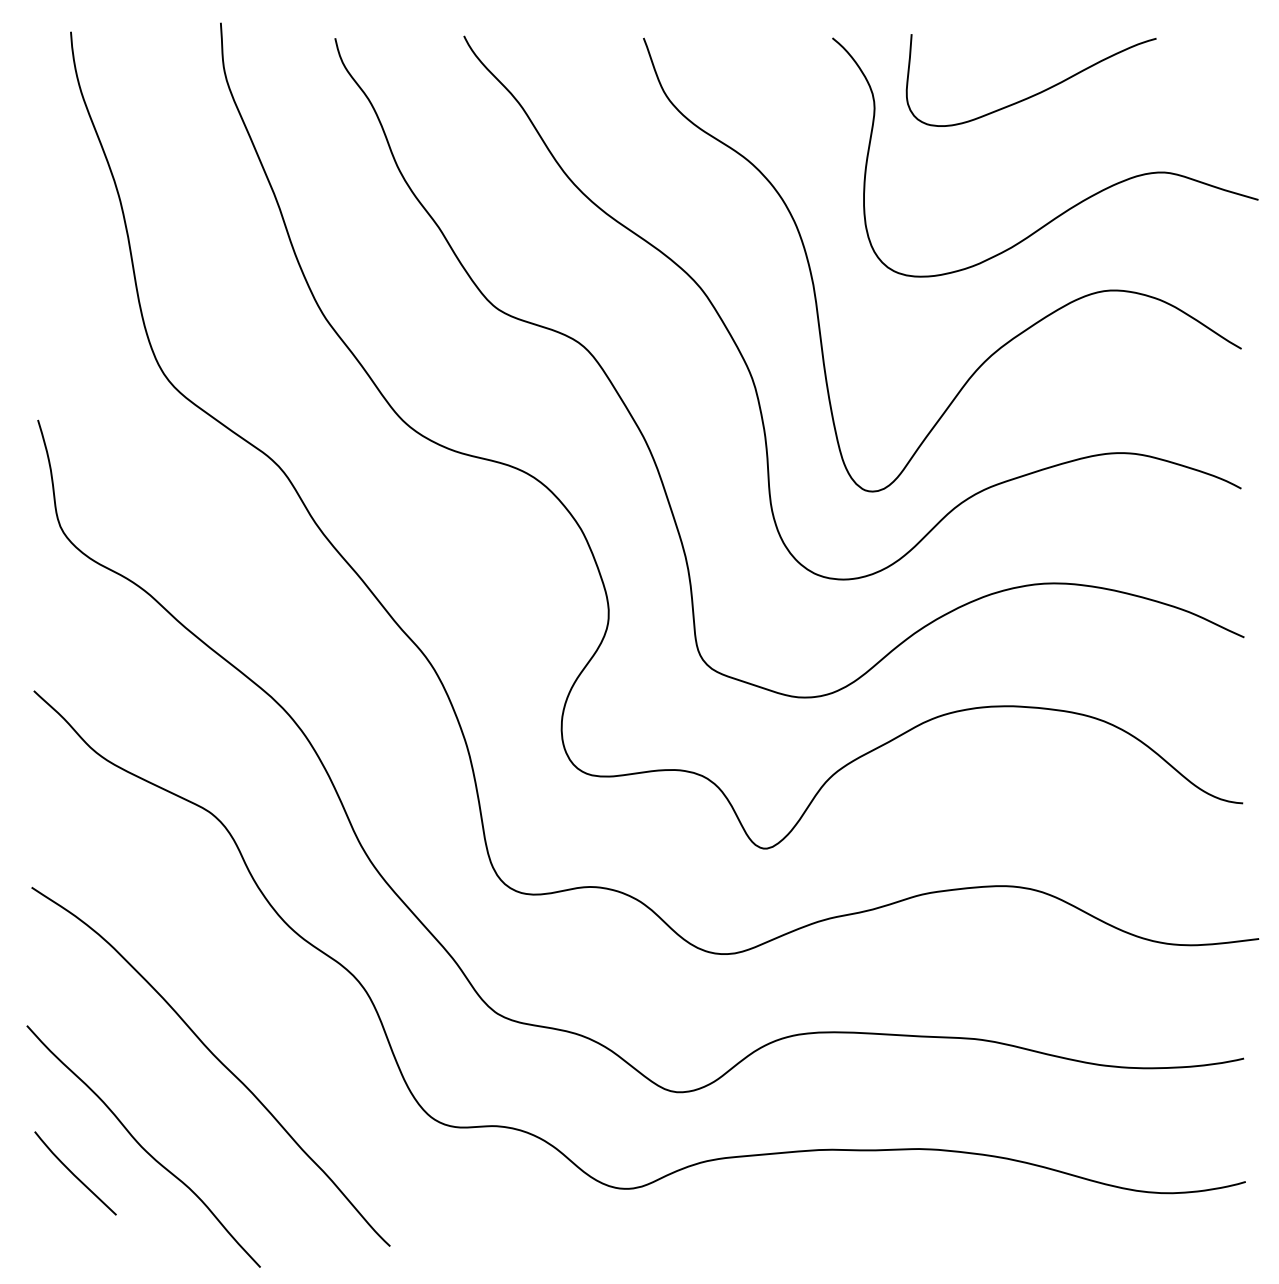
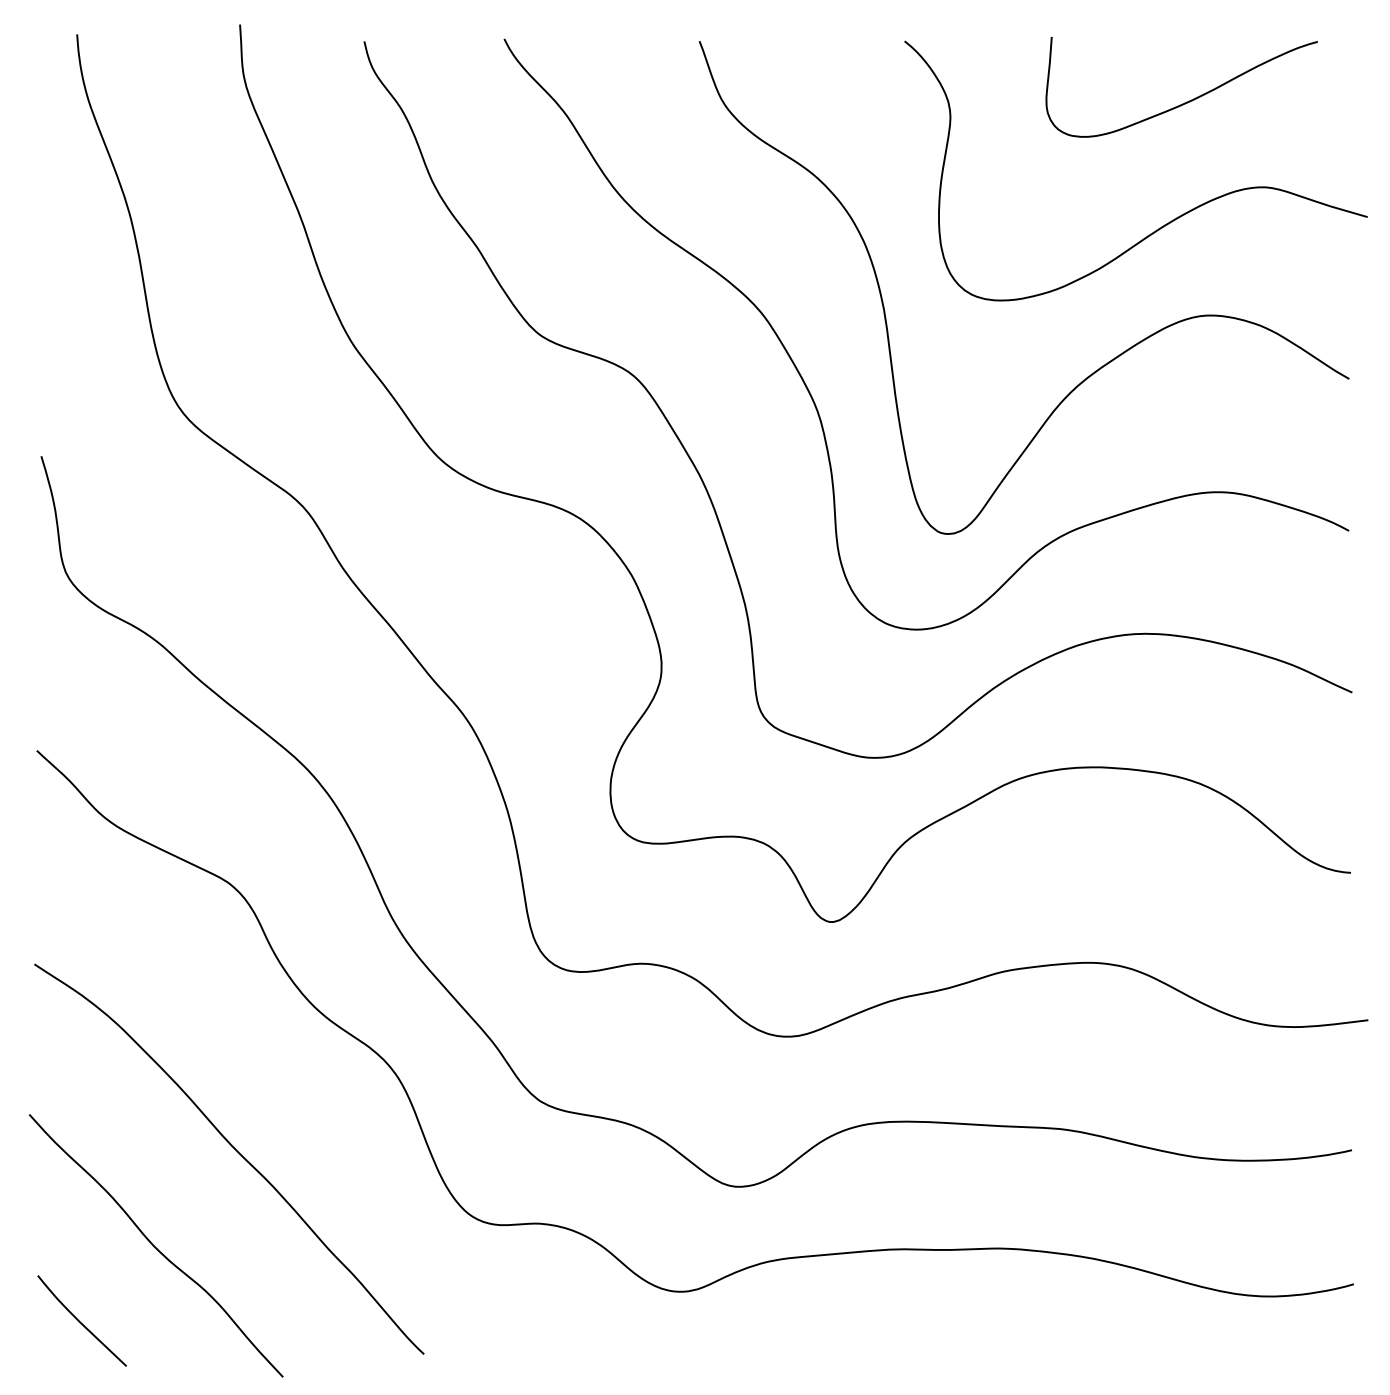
curve: (1035, 93) -> (1186, 101), moved
curve: (74, 1173) -> (80, 1321), moved

